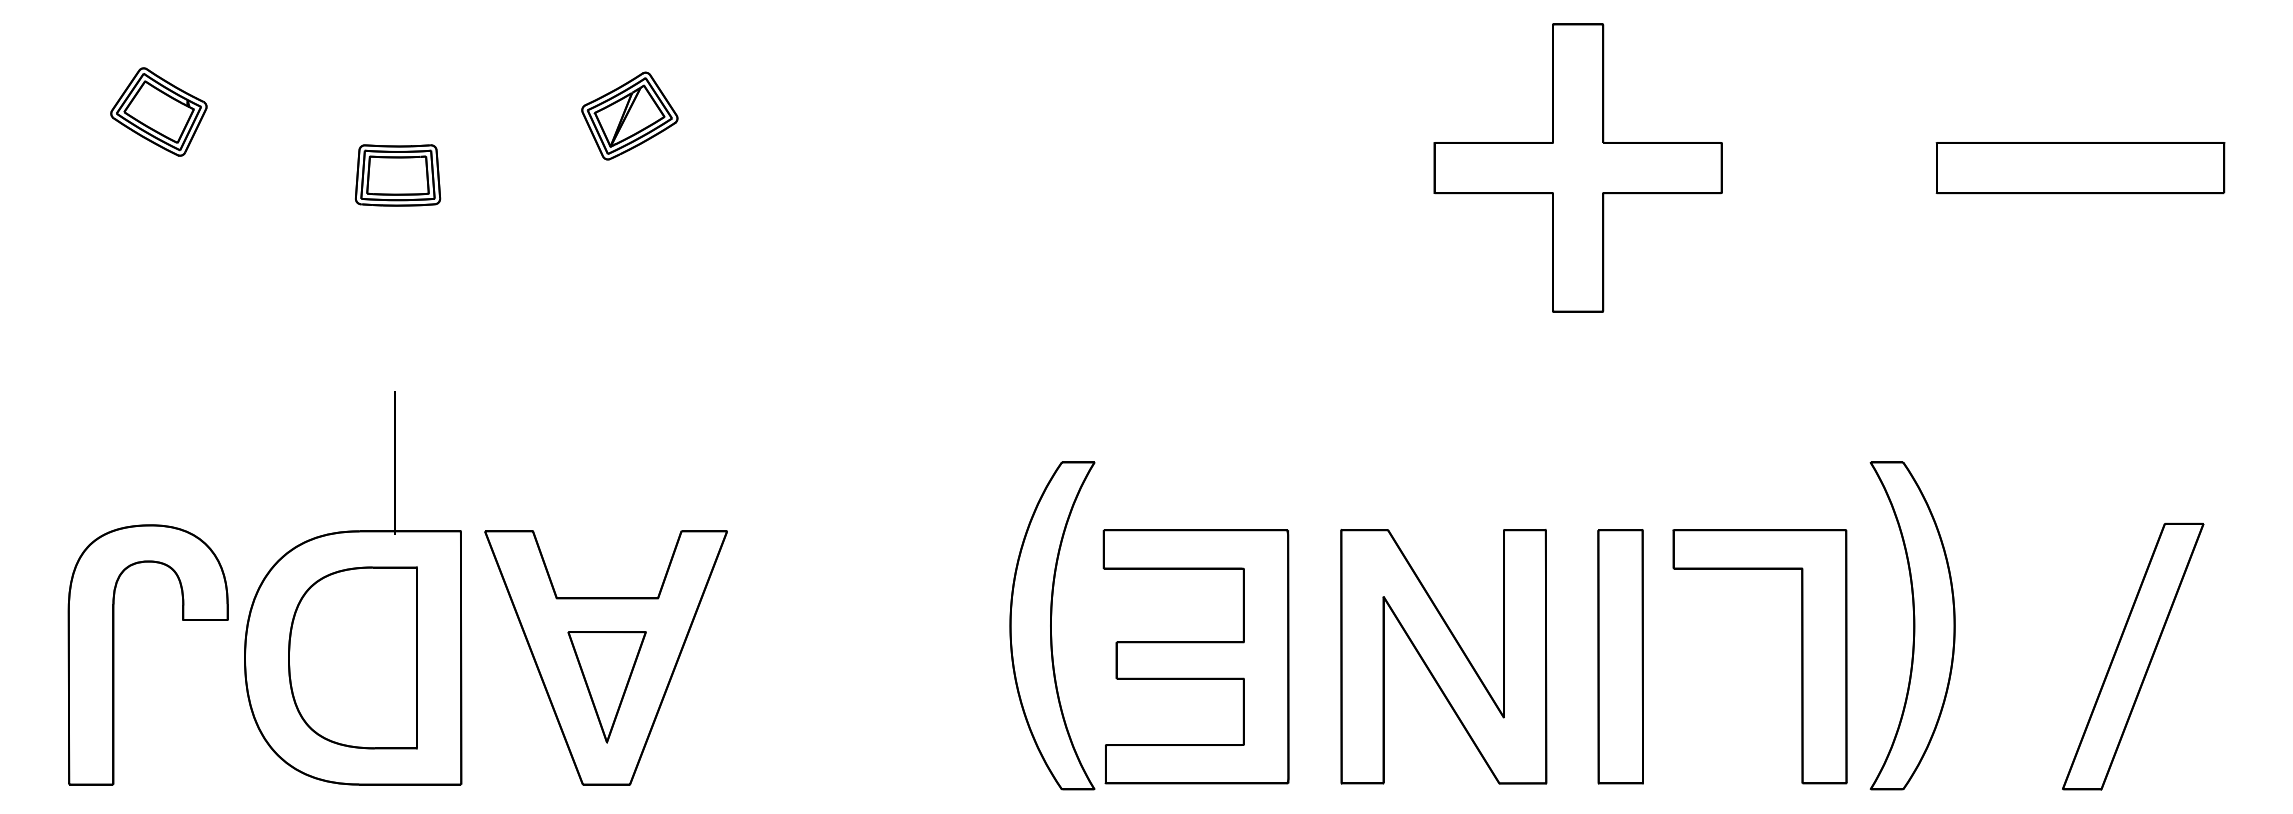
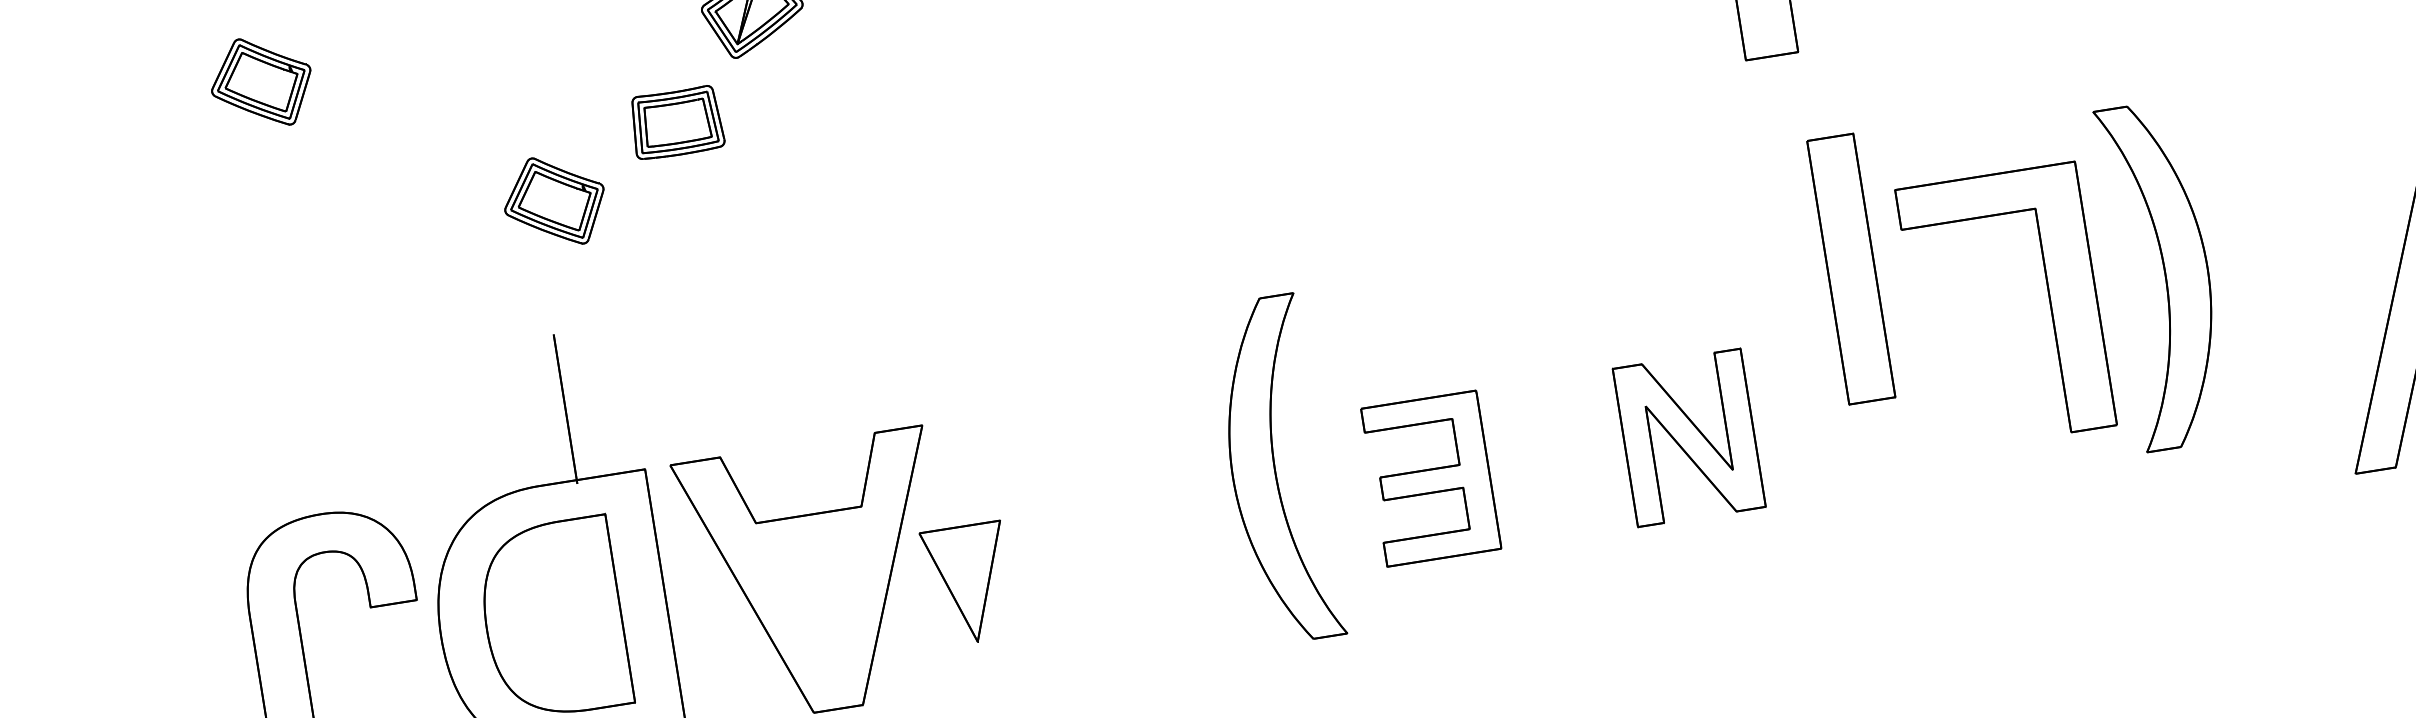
part: (398, 175) -> (677, 122), moved
part: (415, 266) -> (554, 201), added
part: (1912, 625) -> (2163, 274), moved
part: (1195, 656) -> (1430, 478), size x0.6
part: (1443, 656) -> (1688, 437), size x0.6
part: (1620, 656) -> (1851, 268), moved
part: (1801, 656) -> (2049, 300), moved
part: (606, 687) -> (968, 584), moved

